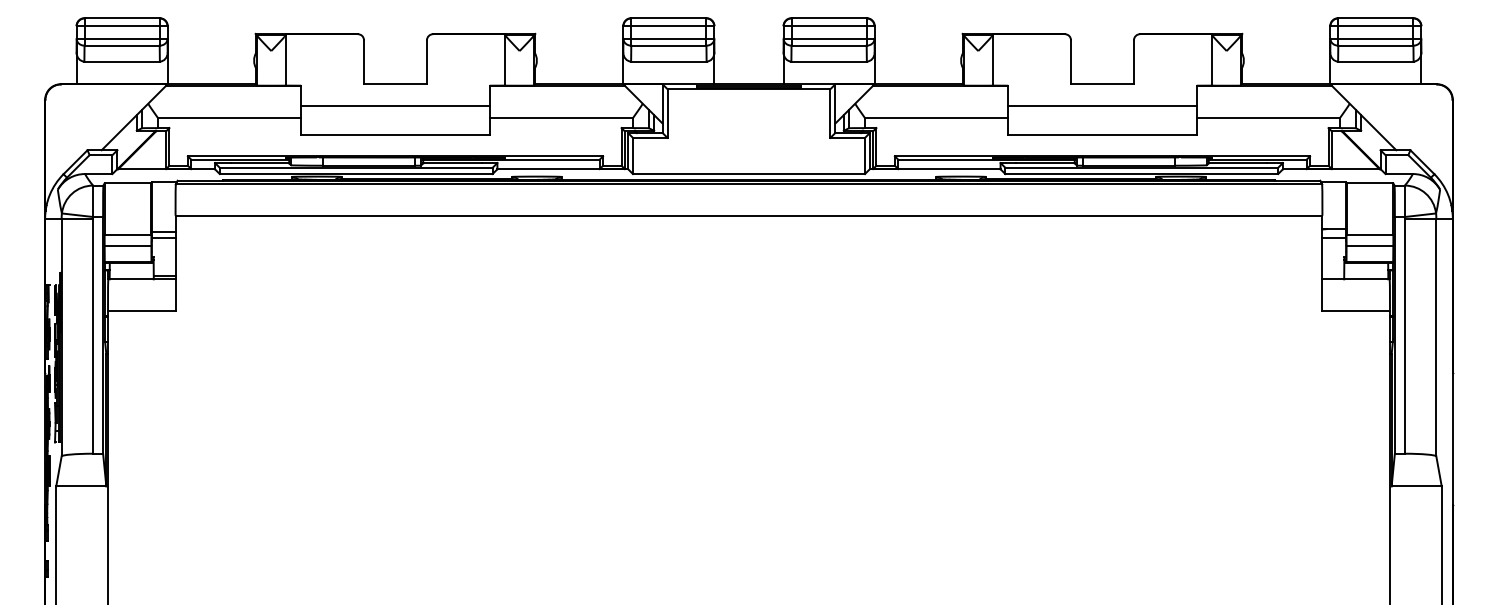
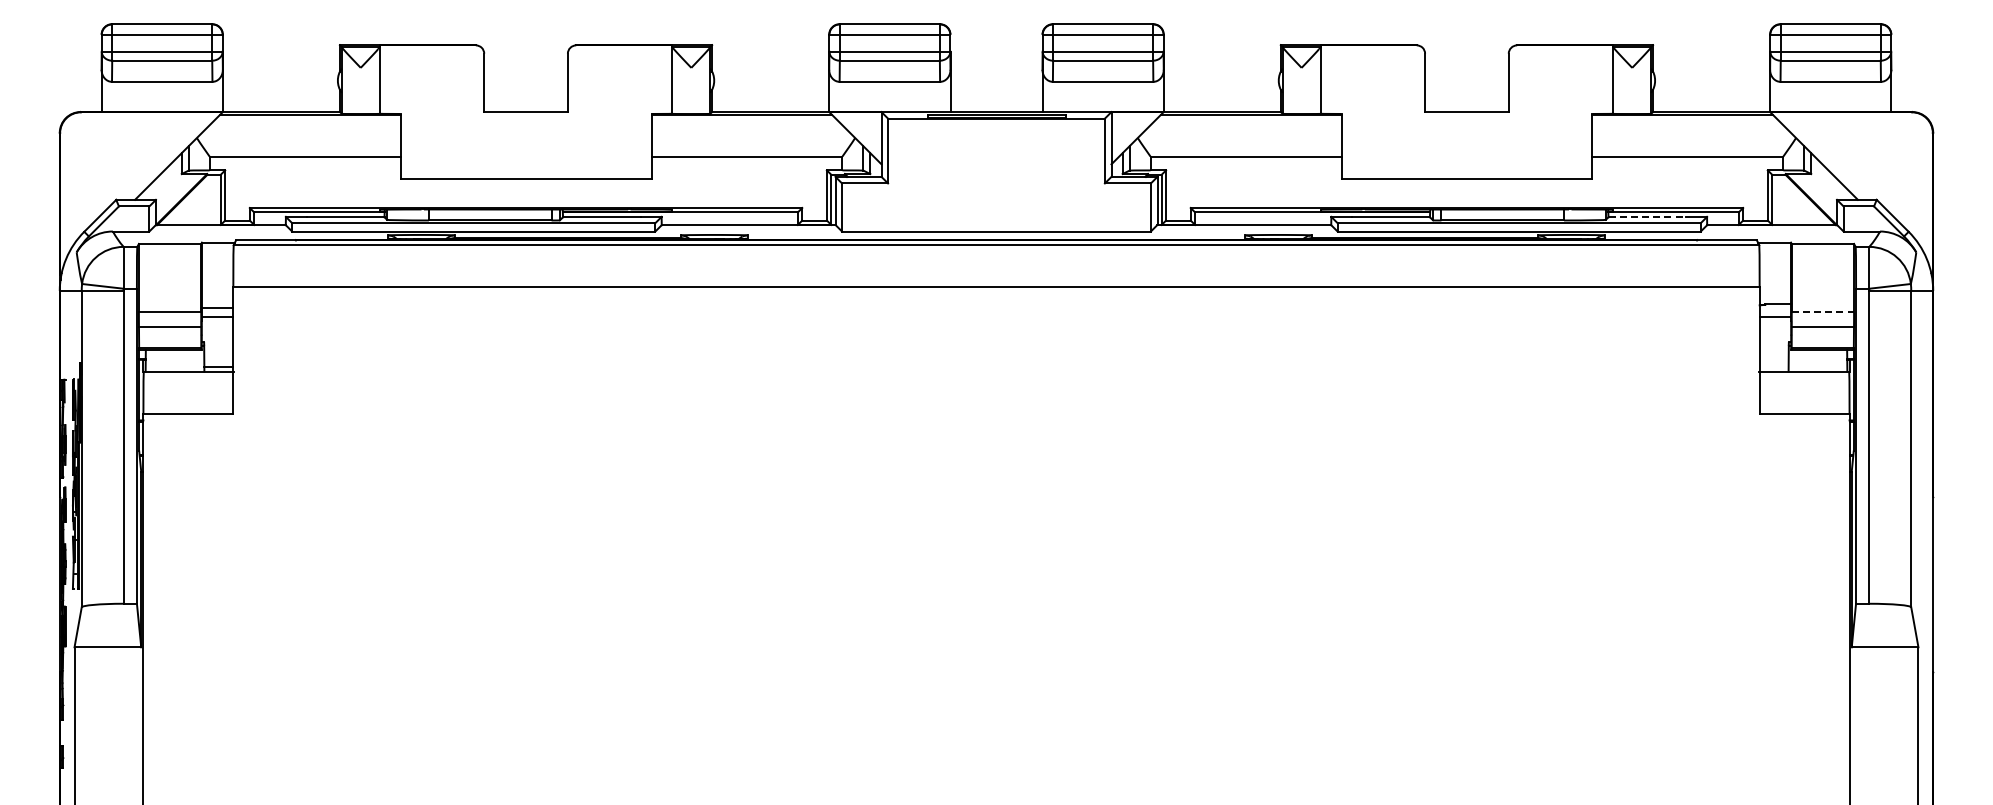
line: (395, 106) -> (525, 141), removed
line: (1102, 106) -> (1466, 141), removed
line: (1238, 163) -> (1647, 217), solid -> dashed
line: (1370, 234) -> (1823, 312), solid -> dashed

